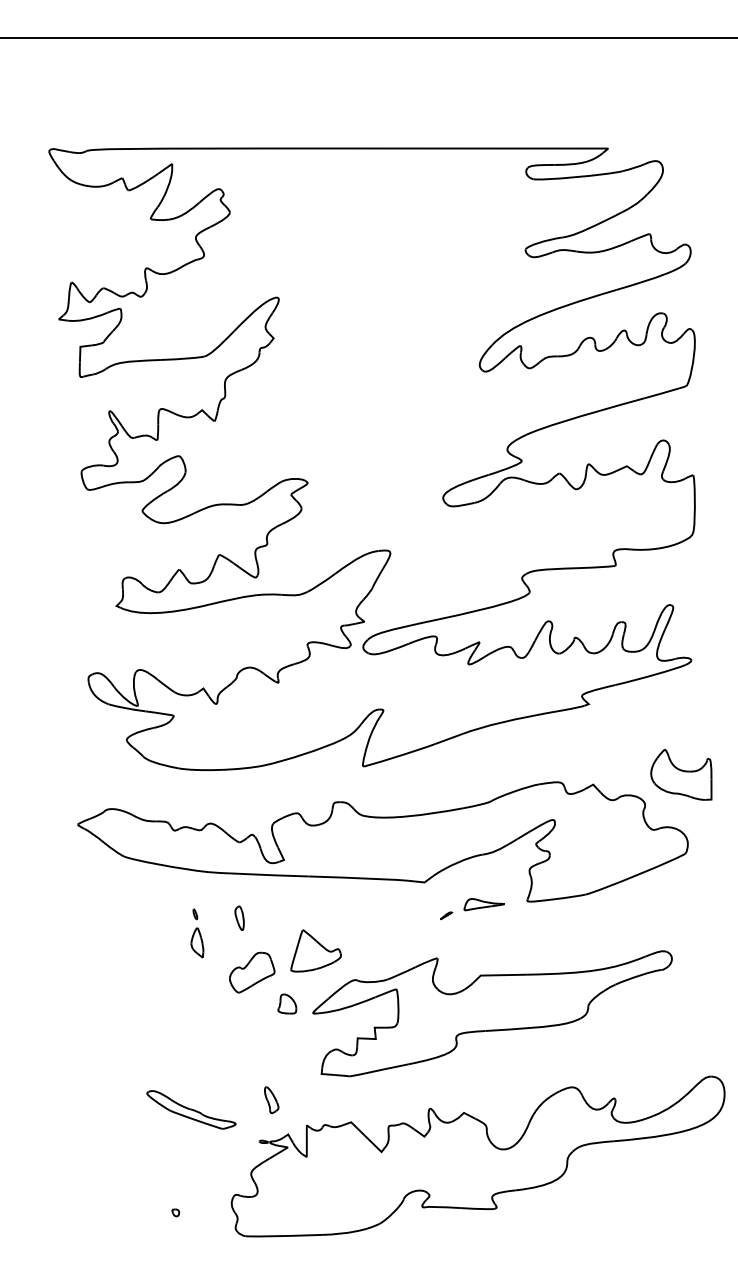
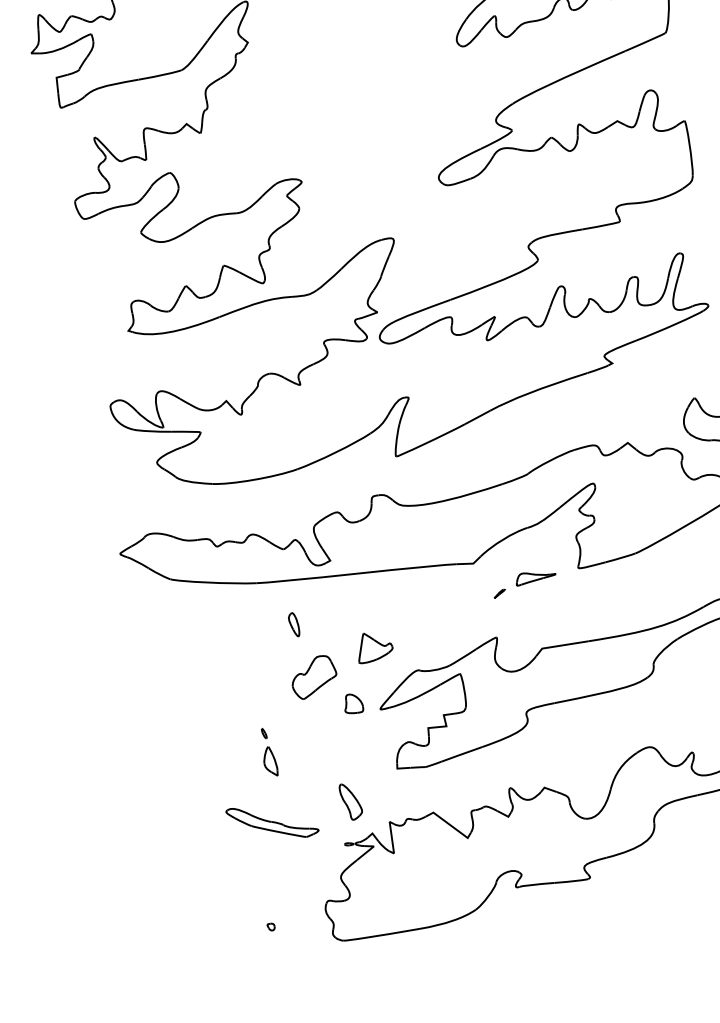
part: (197, 933) -> (269, 752), moved
part: (315, 950) -> (374, 646), size x0.7
part: (271, 1099) -> (350, 800), size x1.4

